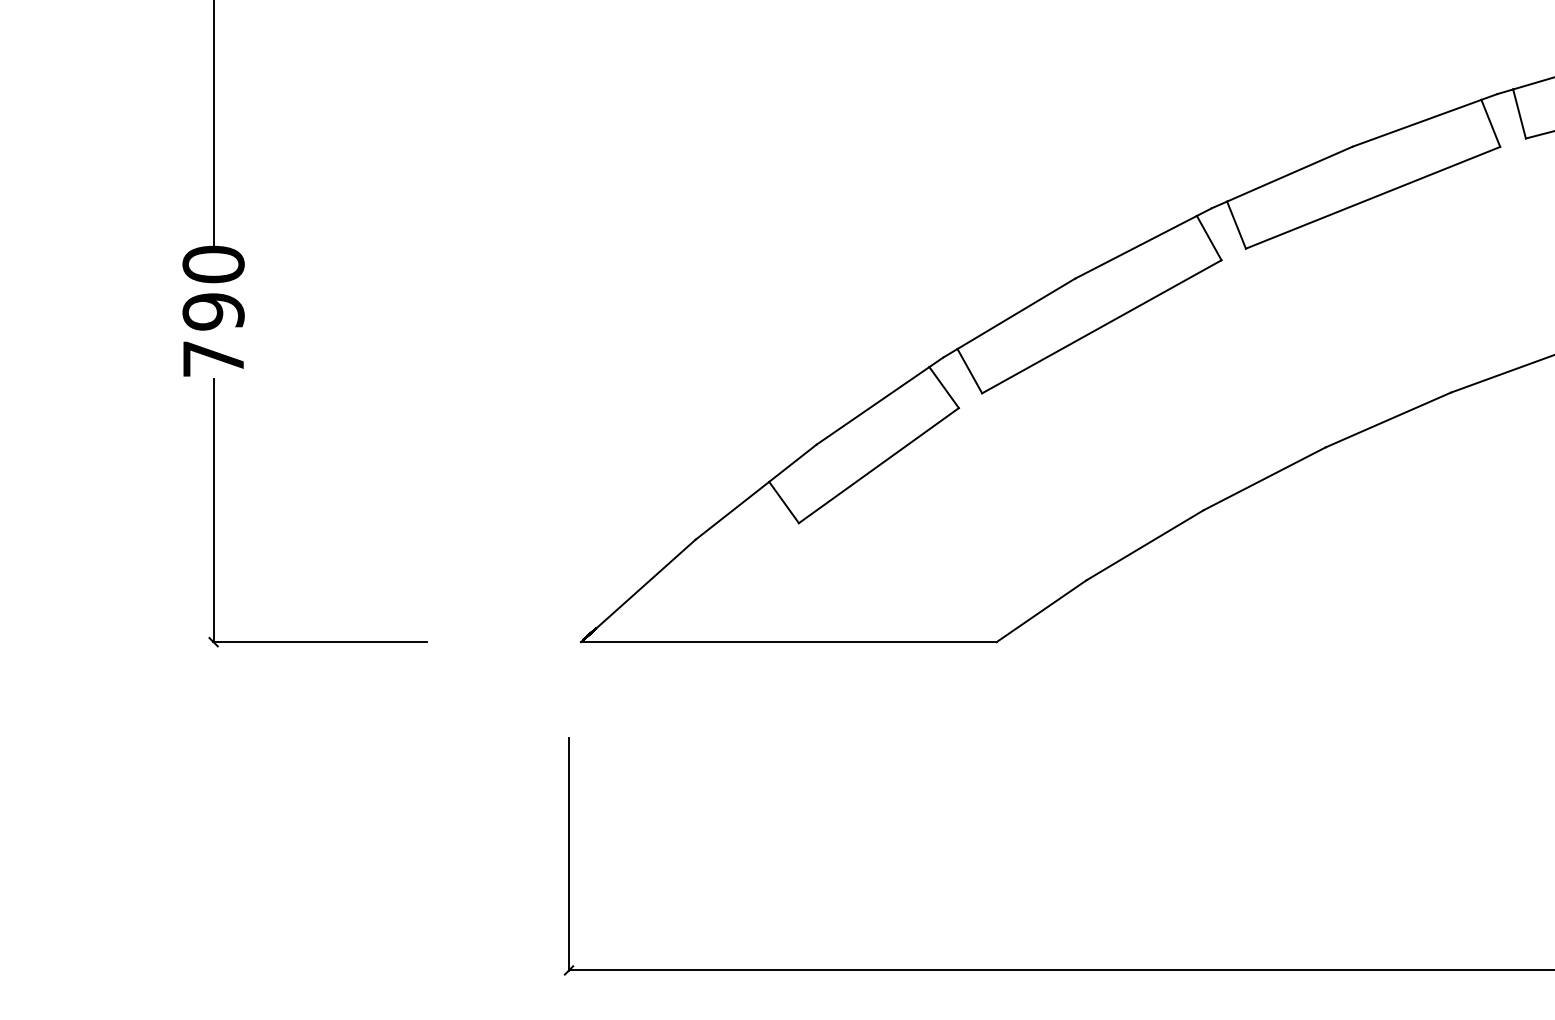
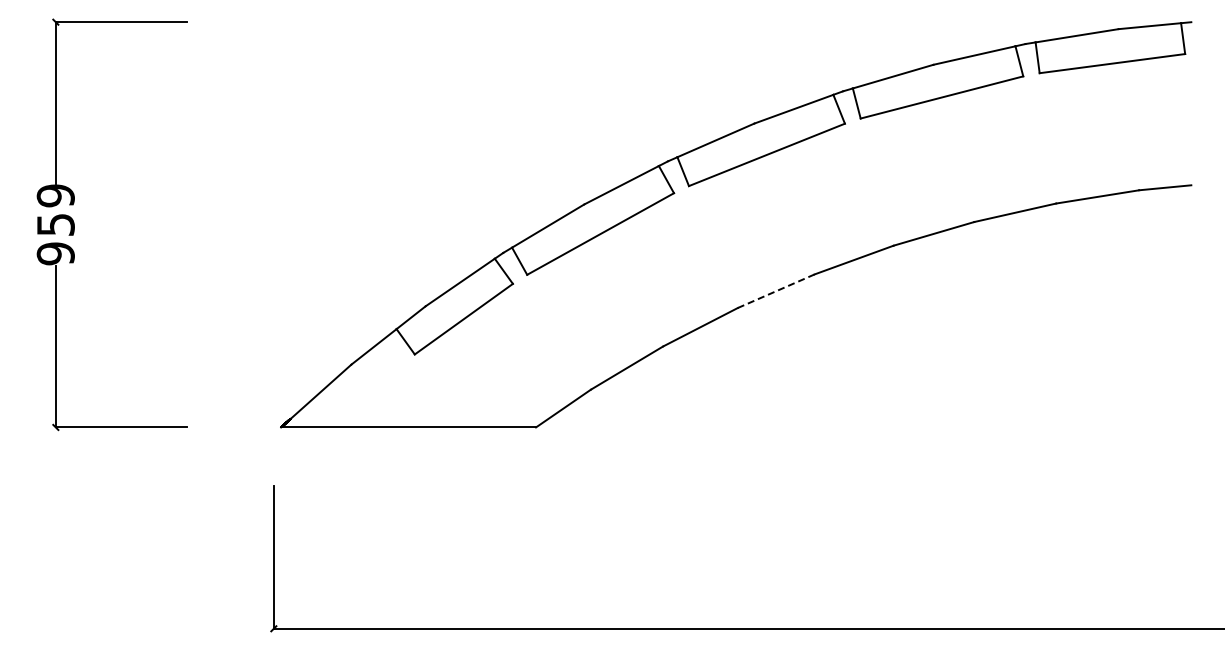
text: (213, 311) -> (55, 224), 790 -> 959
line: (1388, 420) -> (776, 291), solid -> dashed

